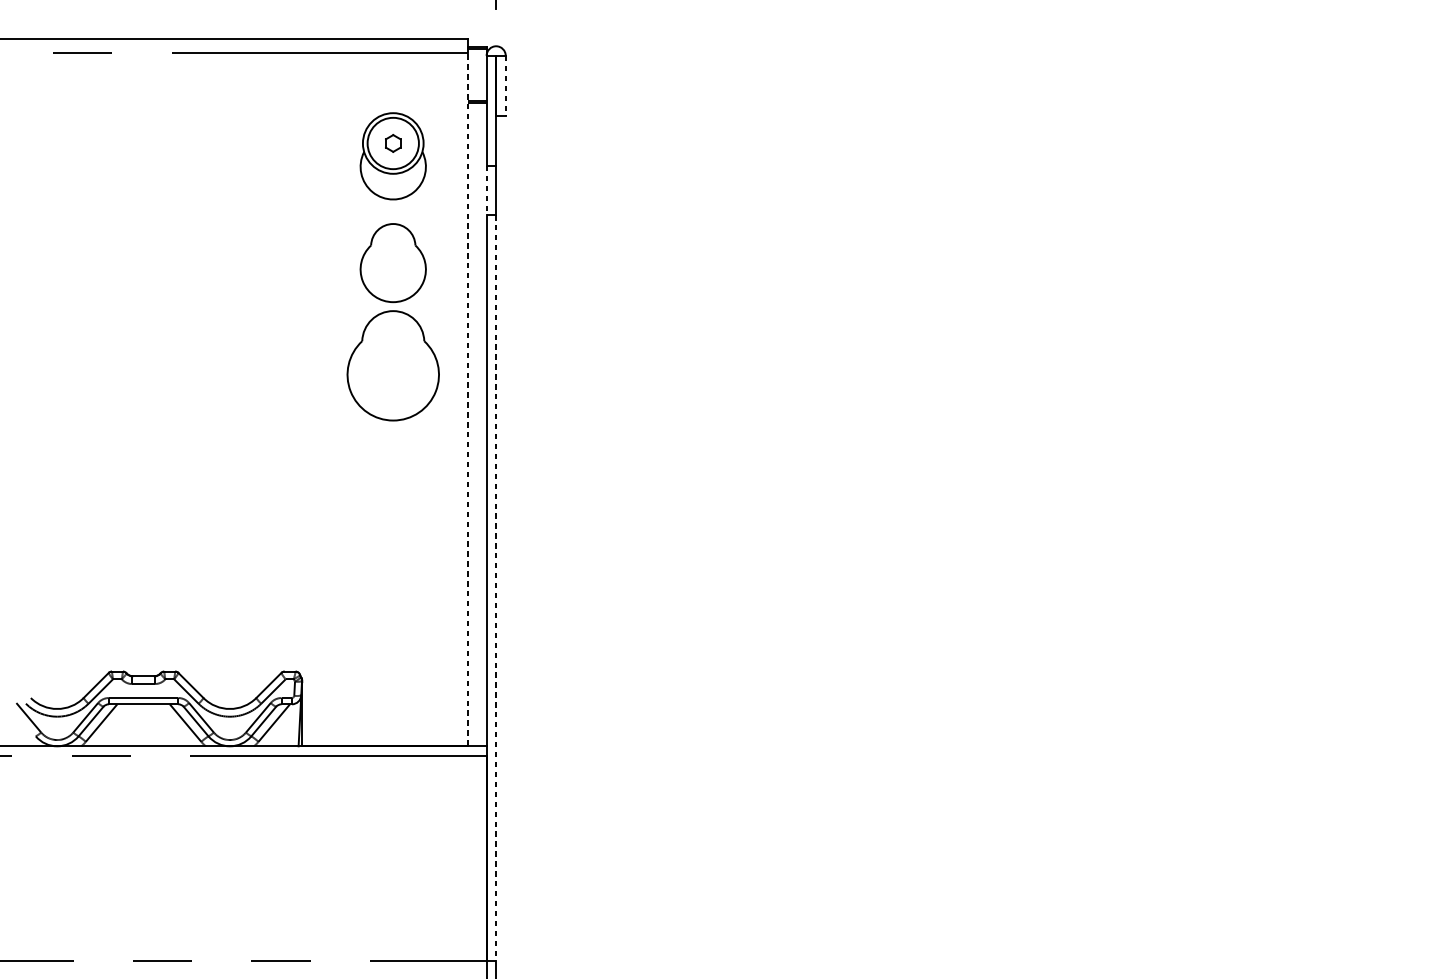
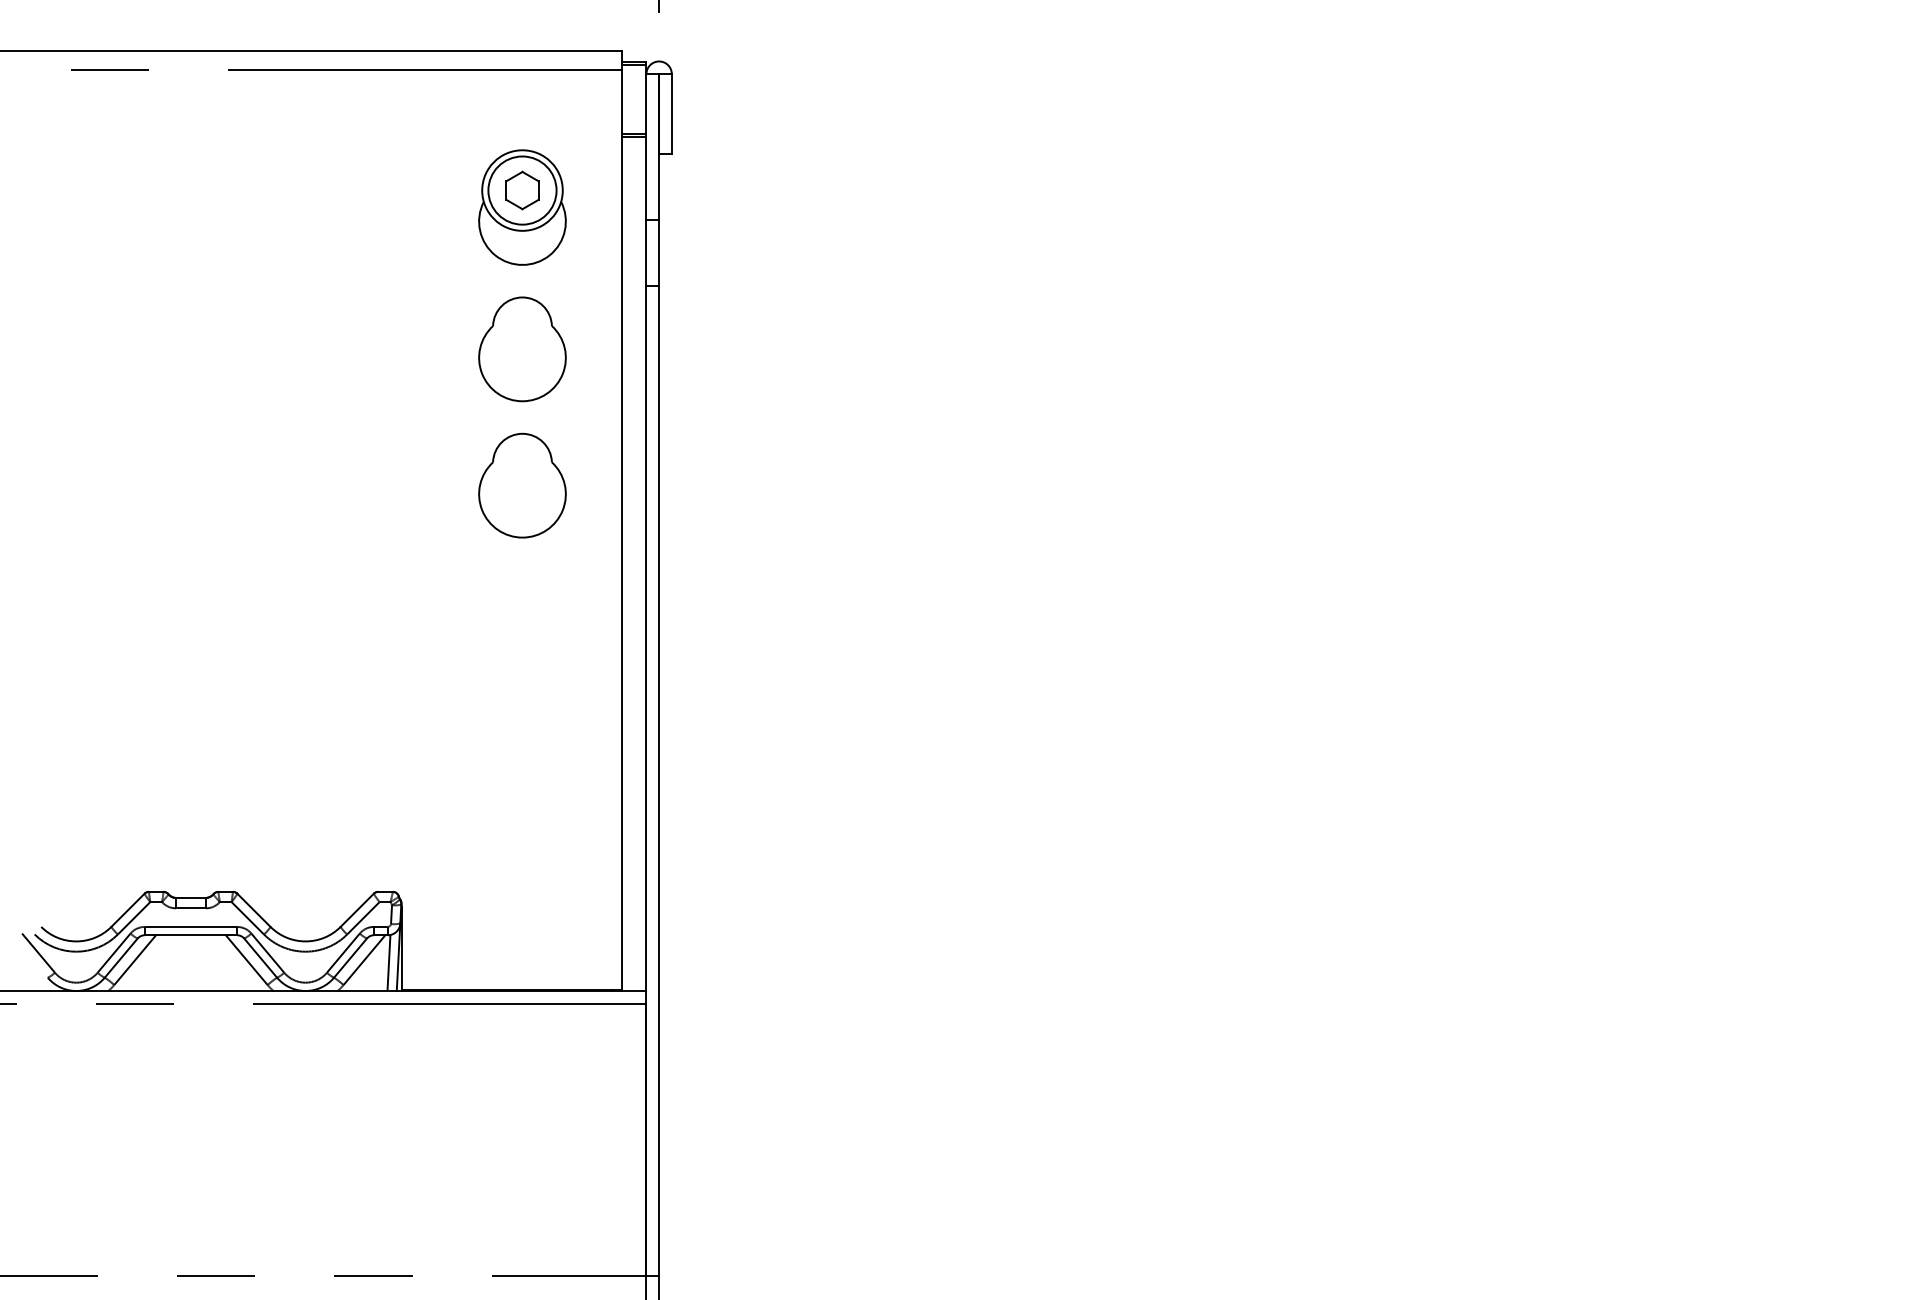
line: (505, 86) -> (671, 114), dashed -> solid
part: (393, 143) -> (522, 190), size x1.67
line: (486, 190) -> (646, 253), dashed -> solid
part: (393, 365) -> (522, 485), size x0.71
line: (467, 398) -> (621, 529), dashed -> solid
line: (495, 588) -> (658, 781), dashed -> solid
line: (292, 724) -> (388, 962), added

